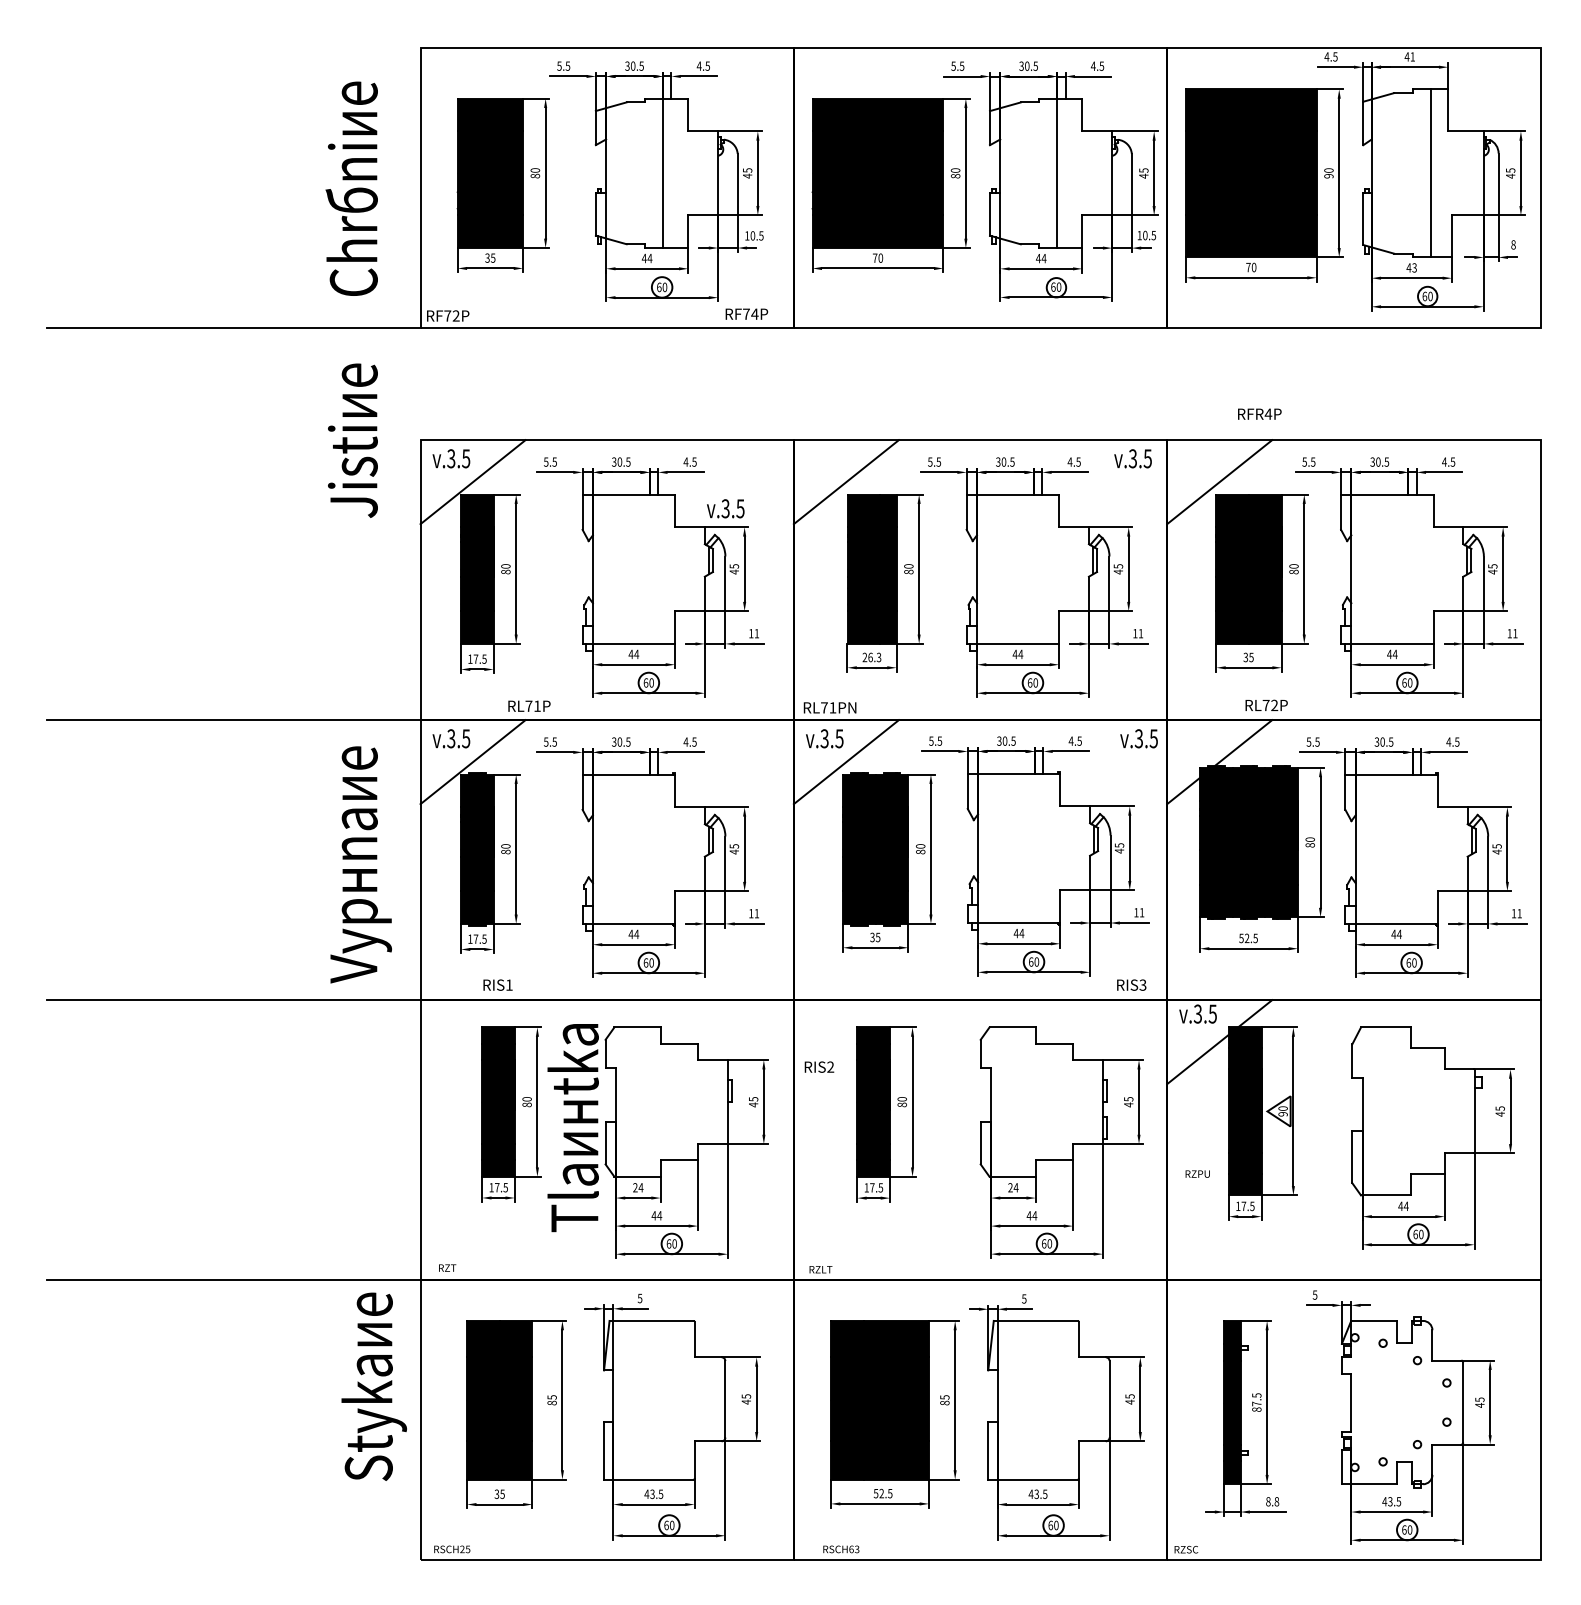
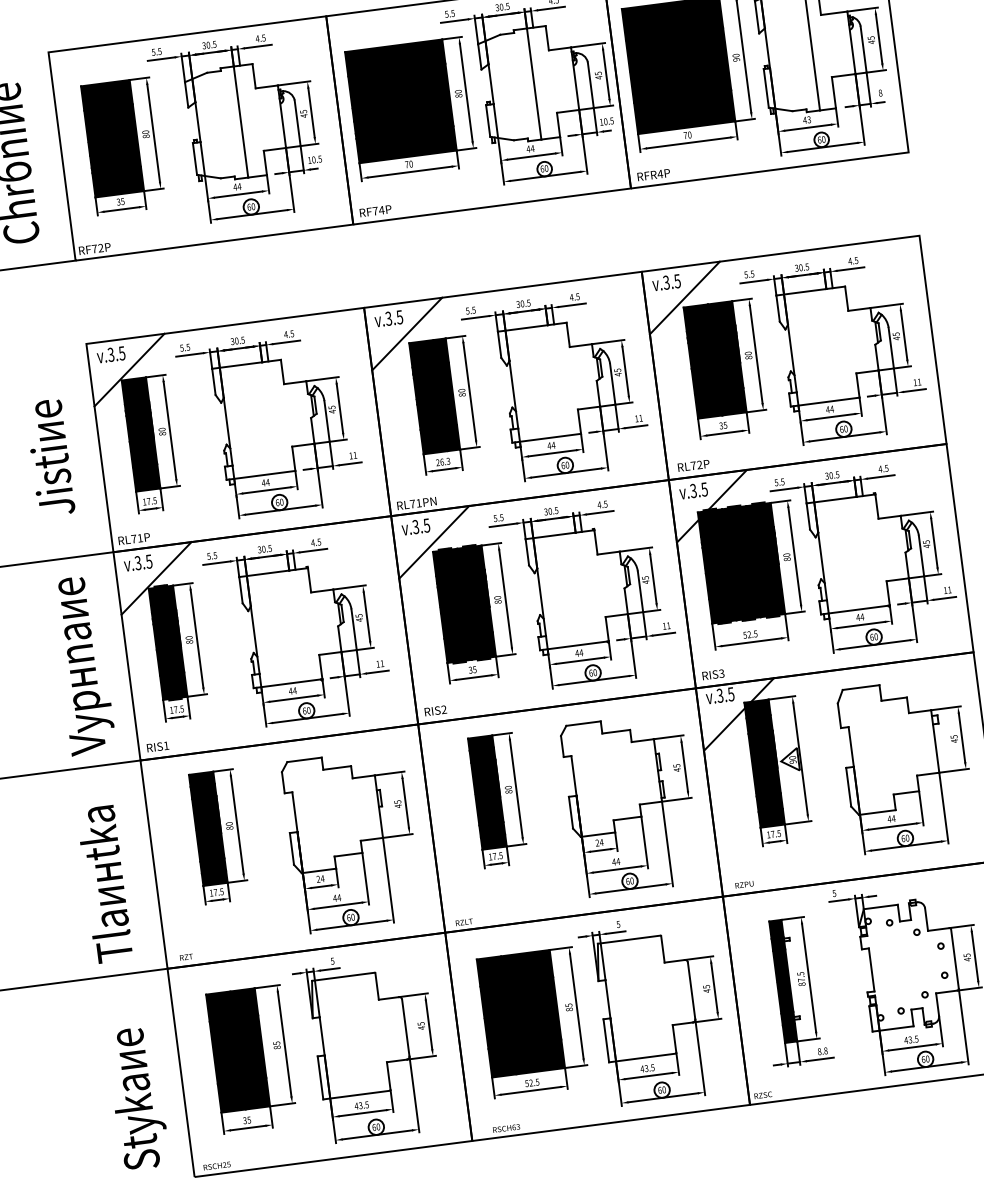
text: (746, 313) -> (375, 210), moved
text: (1259, 413) -> (653, 174), moved
text: (352, 440) -> (49, 457), moved
text: (1132, 458) -> (666, 282), moved
text: (725, 508) -> (388, 318), moved
text: (1266, 704) -> (693, 465), moved
text: (529, 705) -> (134, 538), moved
text: (1138, 738) -> (693, 490), moved
text: (497, 984) -> (157, 746), moved
text: (1131, 984) -> (713, 674), moved
text: (819, 1066) -> (435, 710), moved
text: (572, 1128) -> (104, 884), moved
text: (1197, 1173) -> (744, 884), moved
text: (373, 1386) -> (137, 1098), moved

